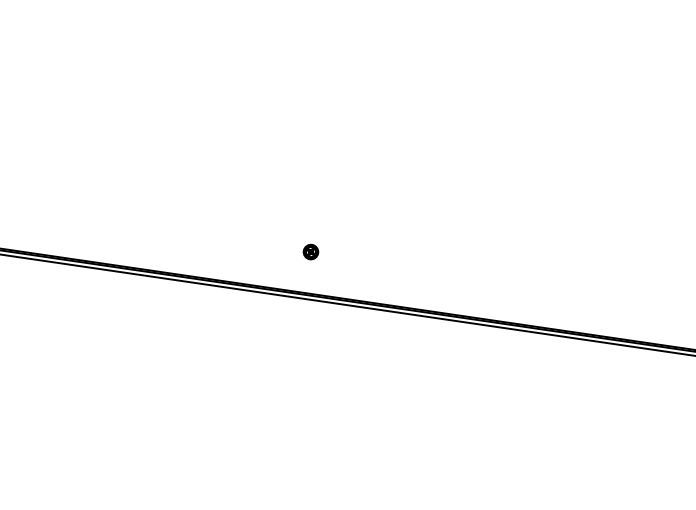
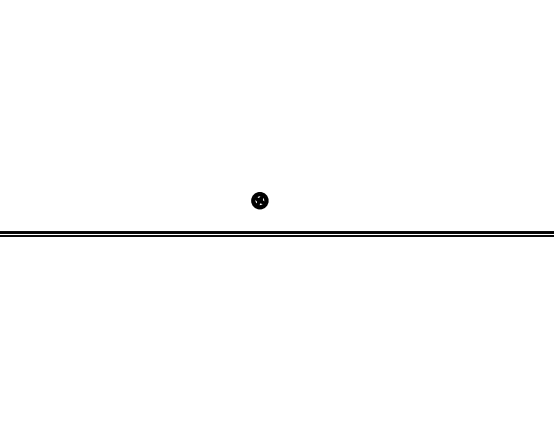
part: (310, 251) -> (259, 200), size x1.43

